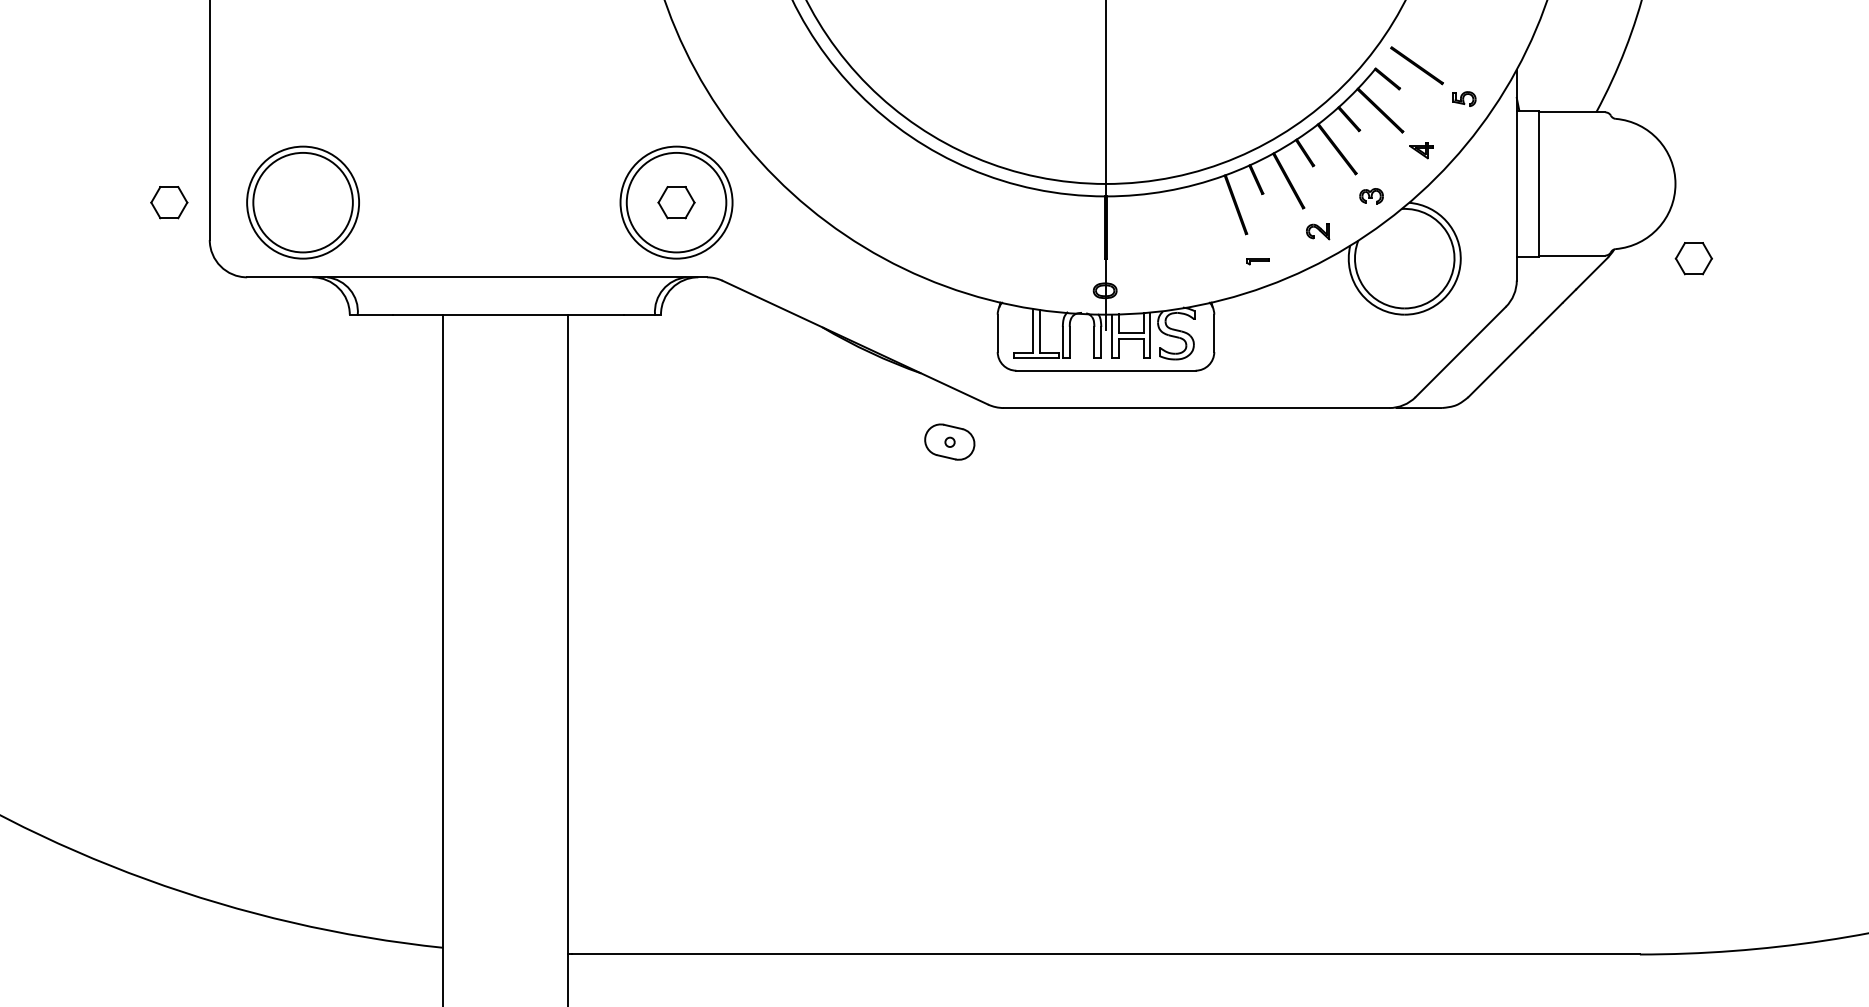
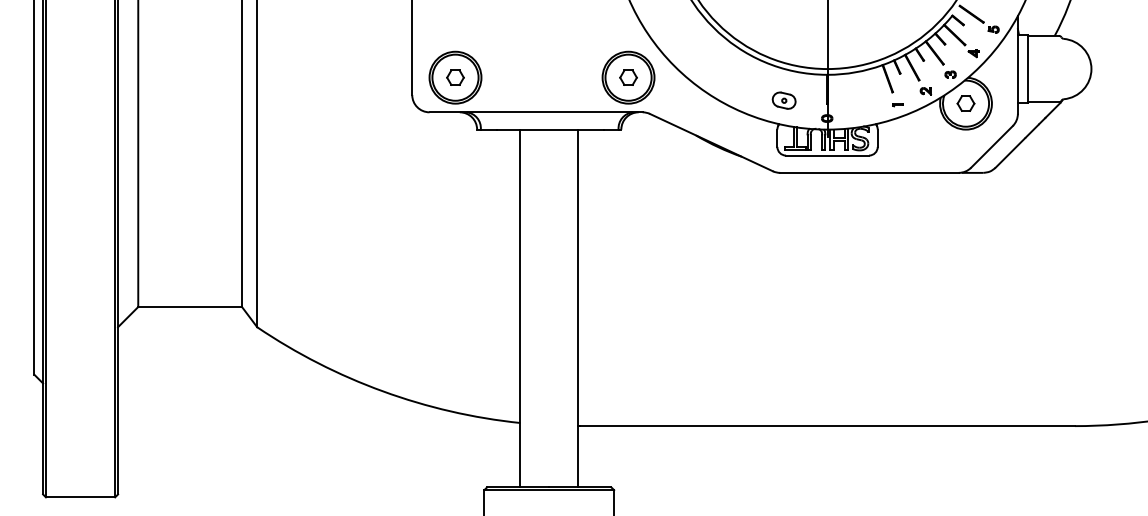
part: (169, 202) -> (455, 77), moved
part: (1692, 258) -> (965, 103), moved
part: (948, 441) -> (783, 100), moved

